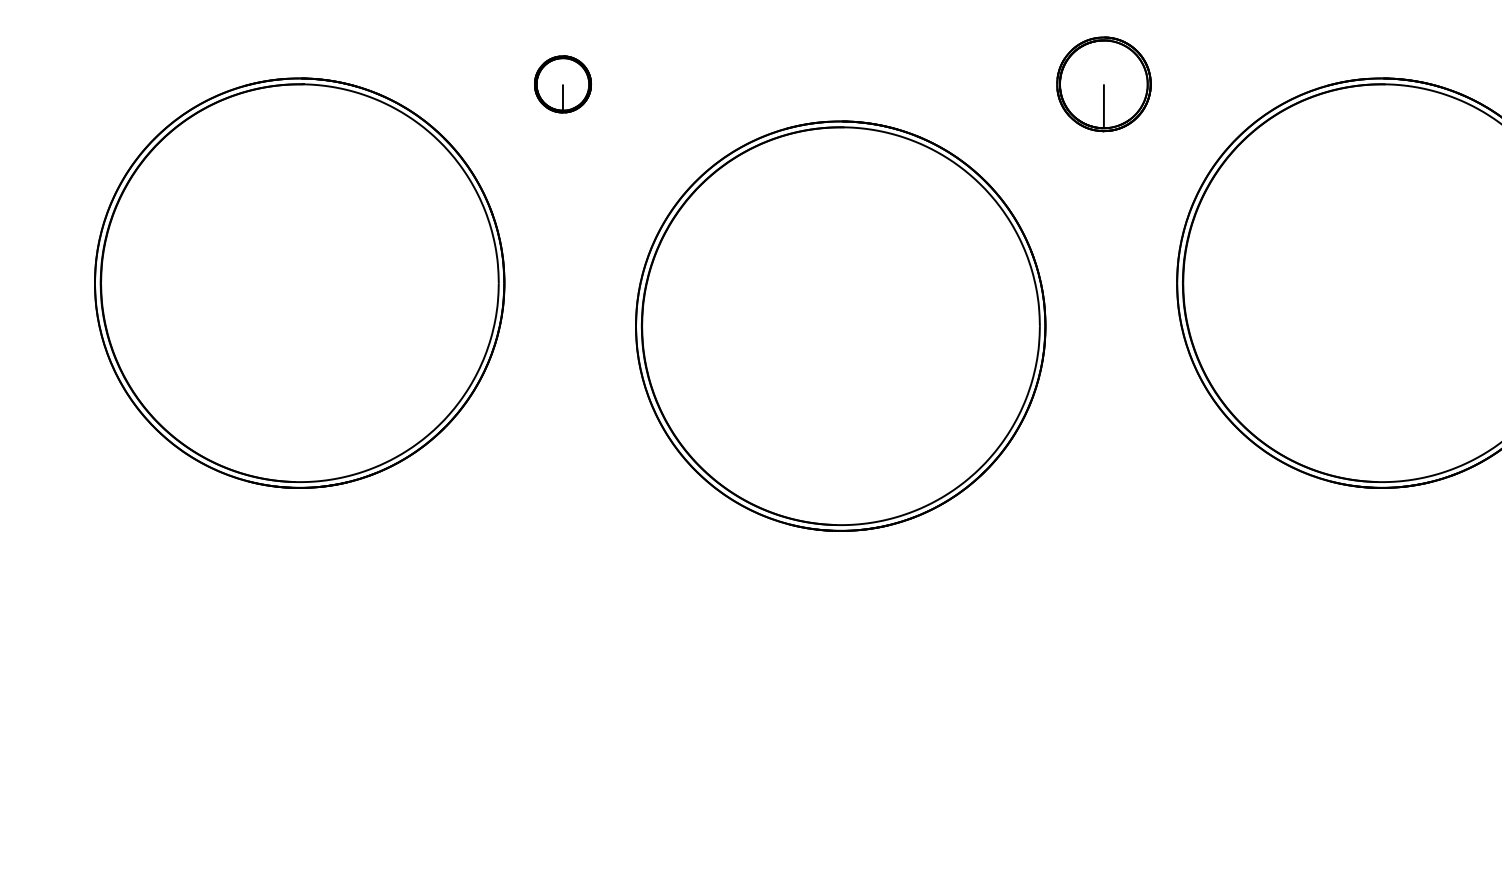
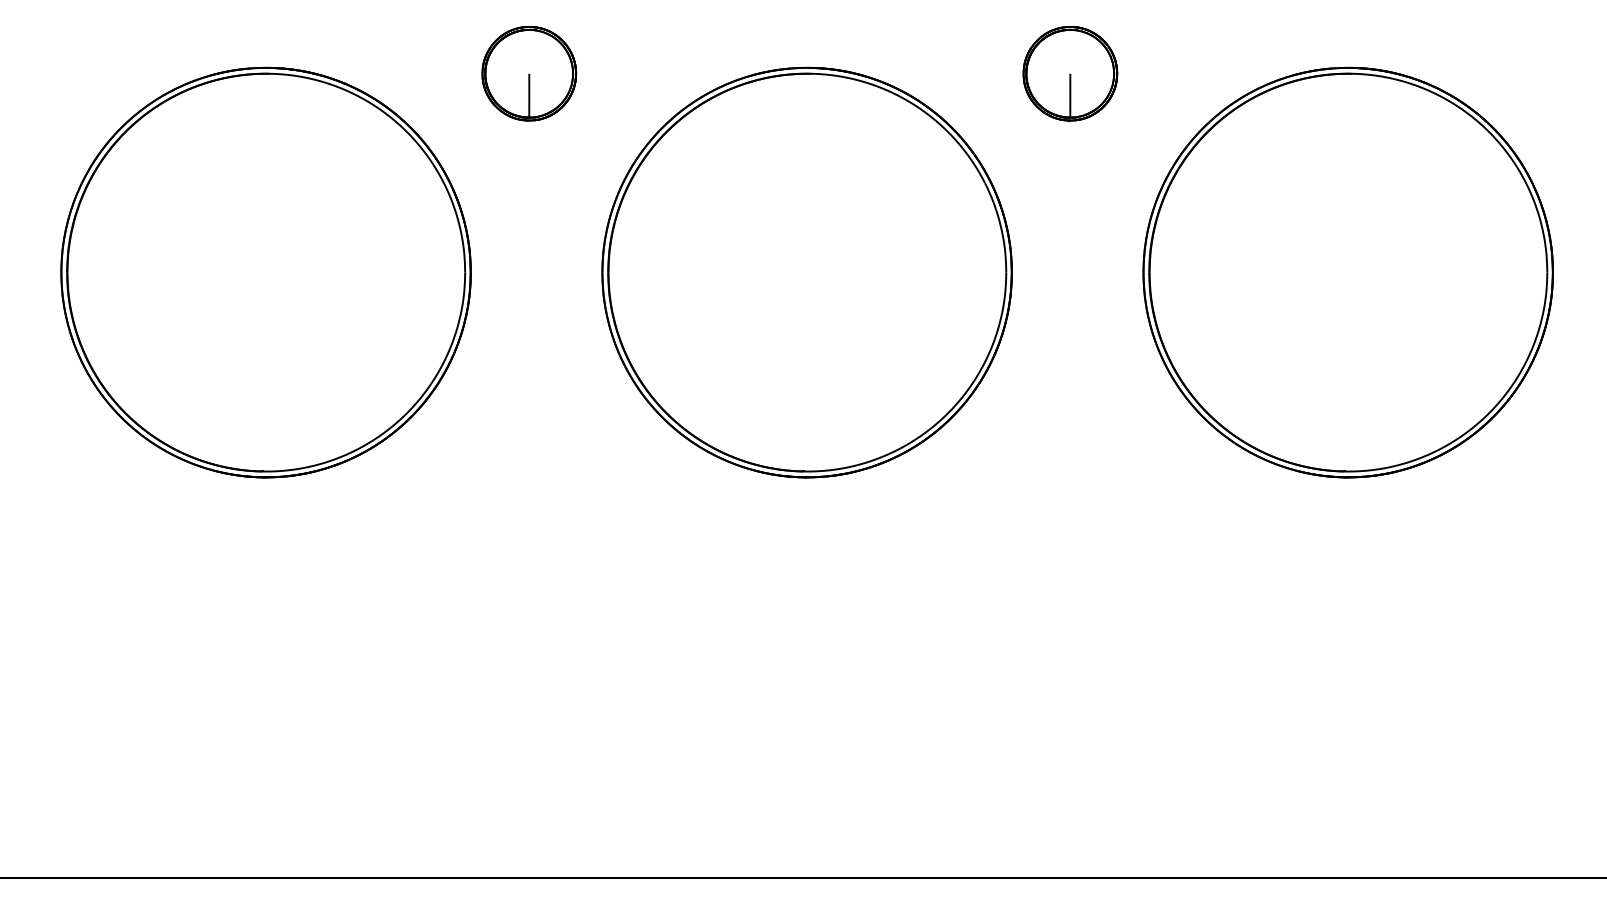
part: (563, 84) -> (529, 73), size x1.67
part: (840, 326) -> (806, 272), moved

